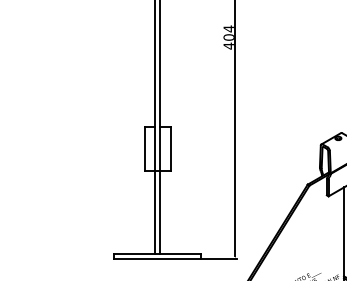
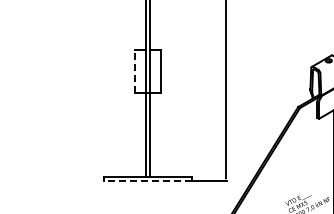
line: (144, 149) -> (134, 71), solid -> dashed
line: (157, 258) -> (147, 180), solid -> dashed

